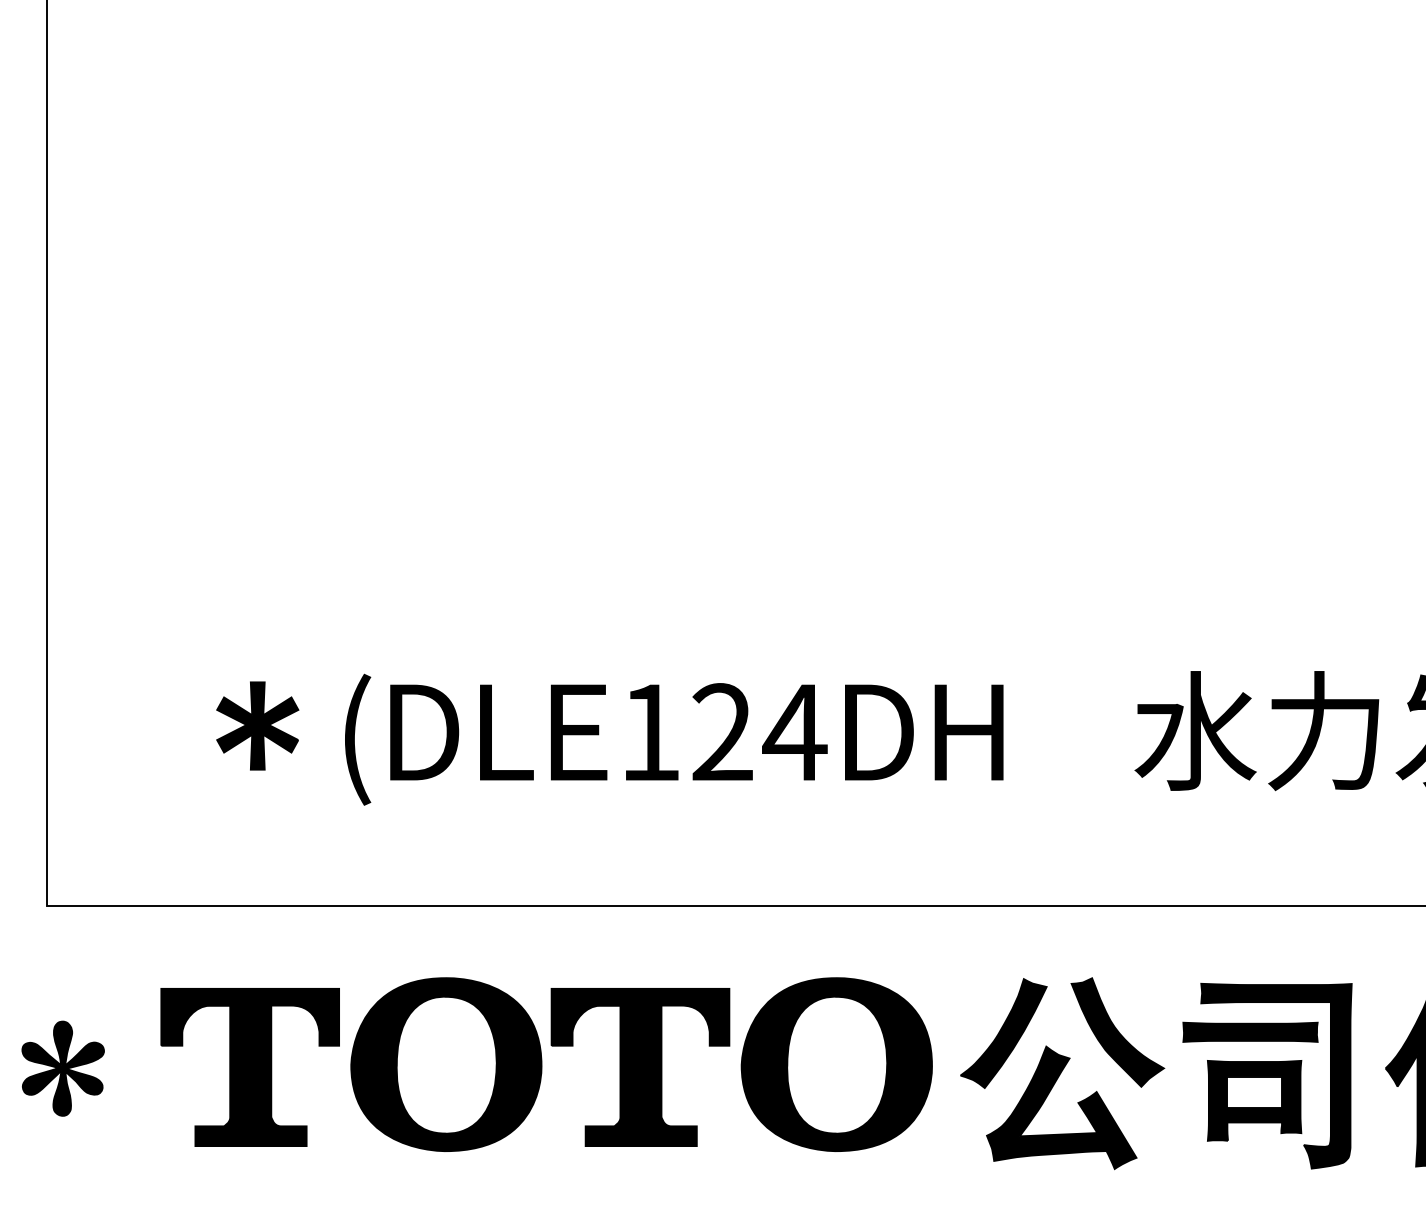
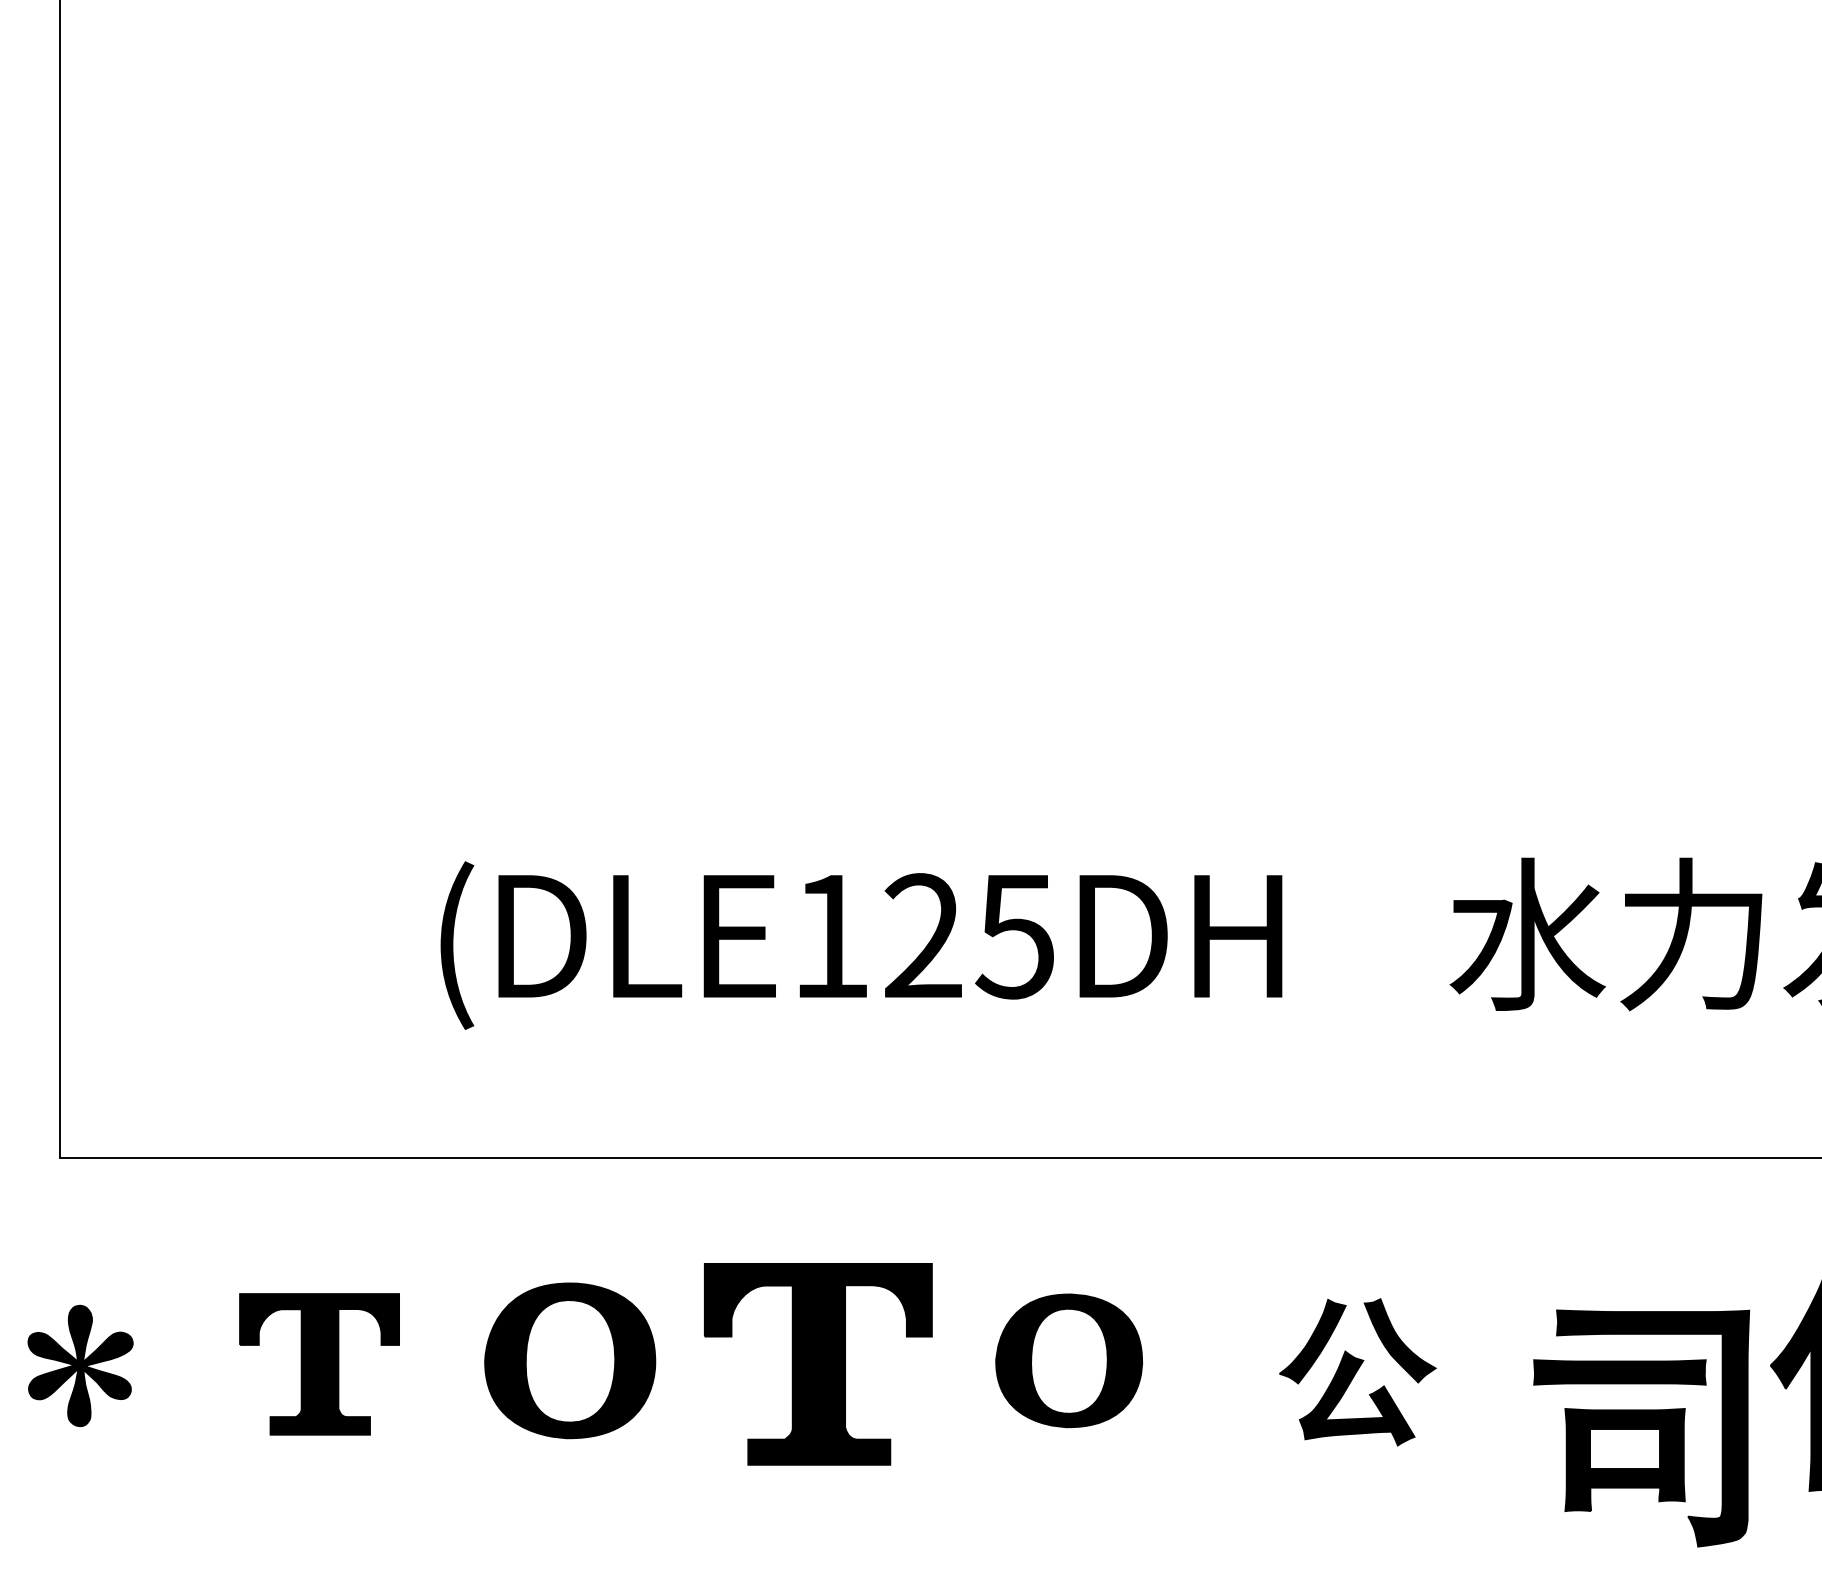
part: (257, 725) -> (329, 927), removed
text: (794, 733) -> (1015, 937), (DLE124DH -> (DLE125DH
part: (445, 1064) -> (569, 1360), size x0.7
part: (836, 1064) -> (1068, 1360), size x0.6
part: (250, 1067) -> (319, 1364), size x0.7
part: (1062, 1073) -> (1357, 1372), size x0.6
part: (1267, 1076) -> (1641, 1428), moved

